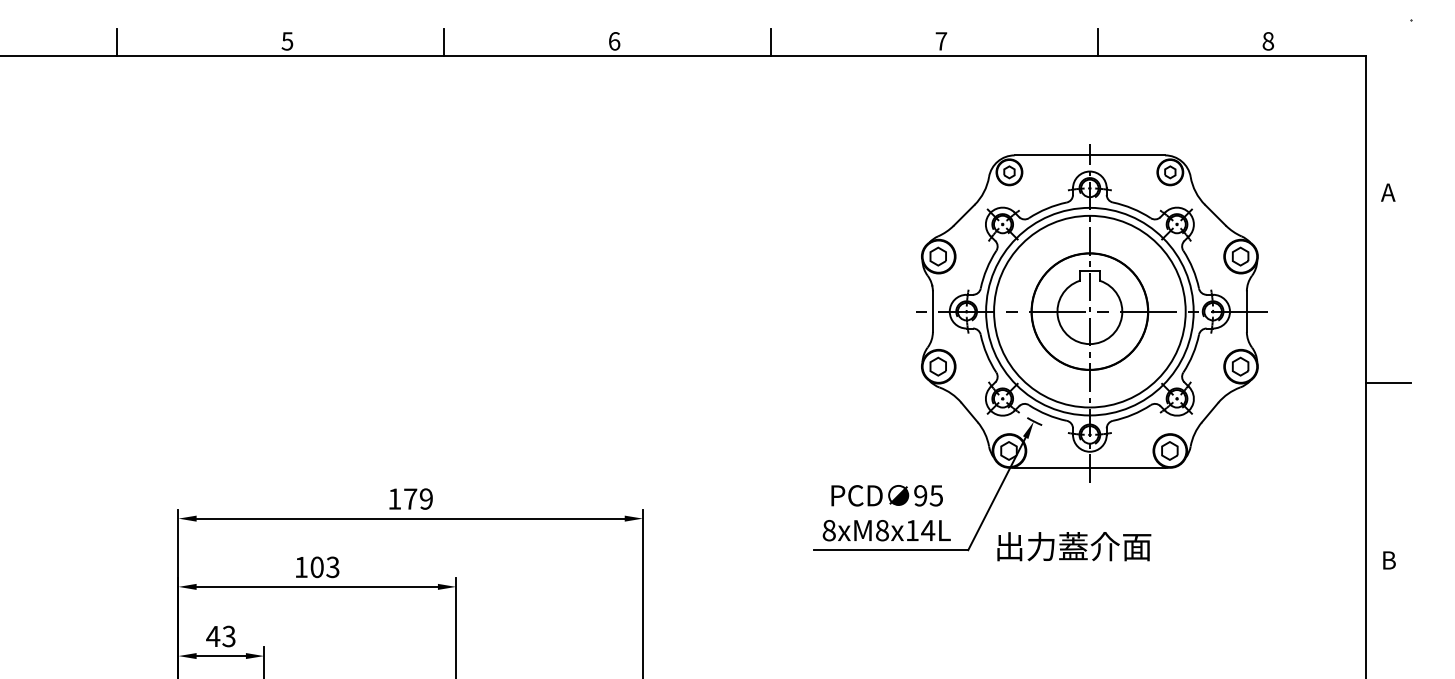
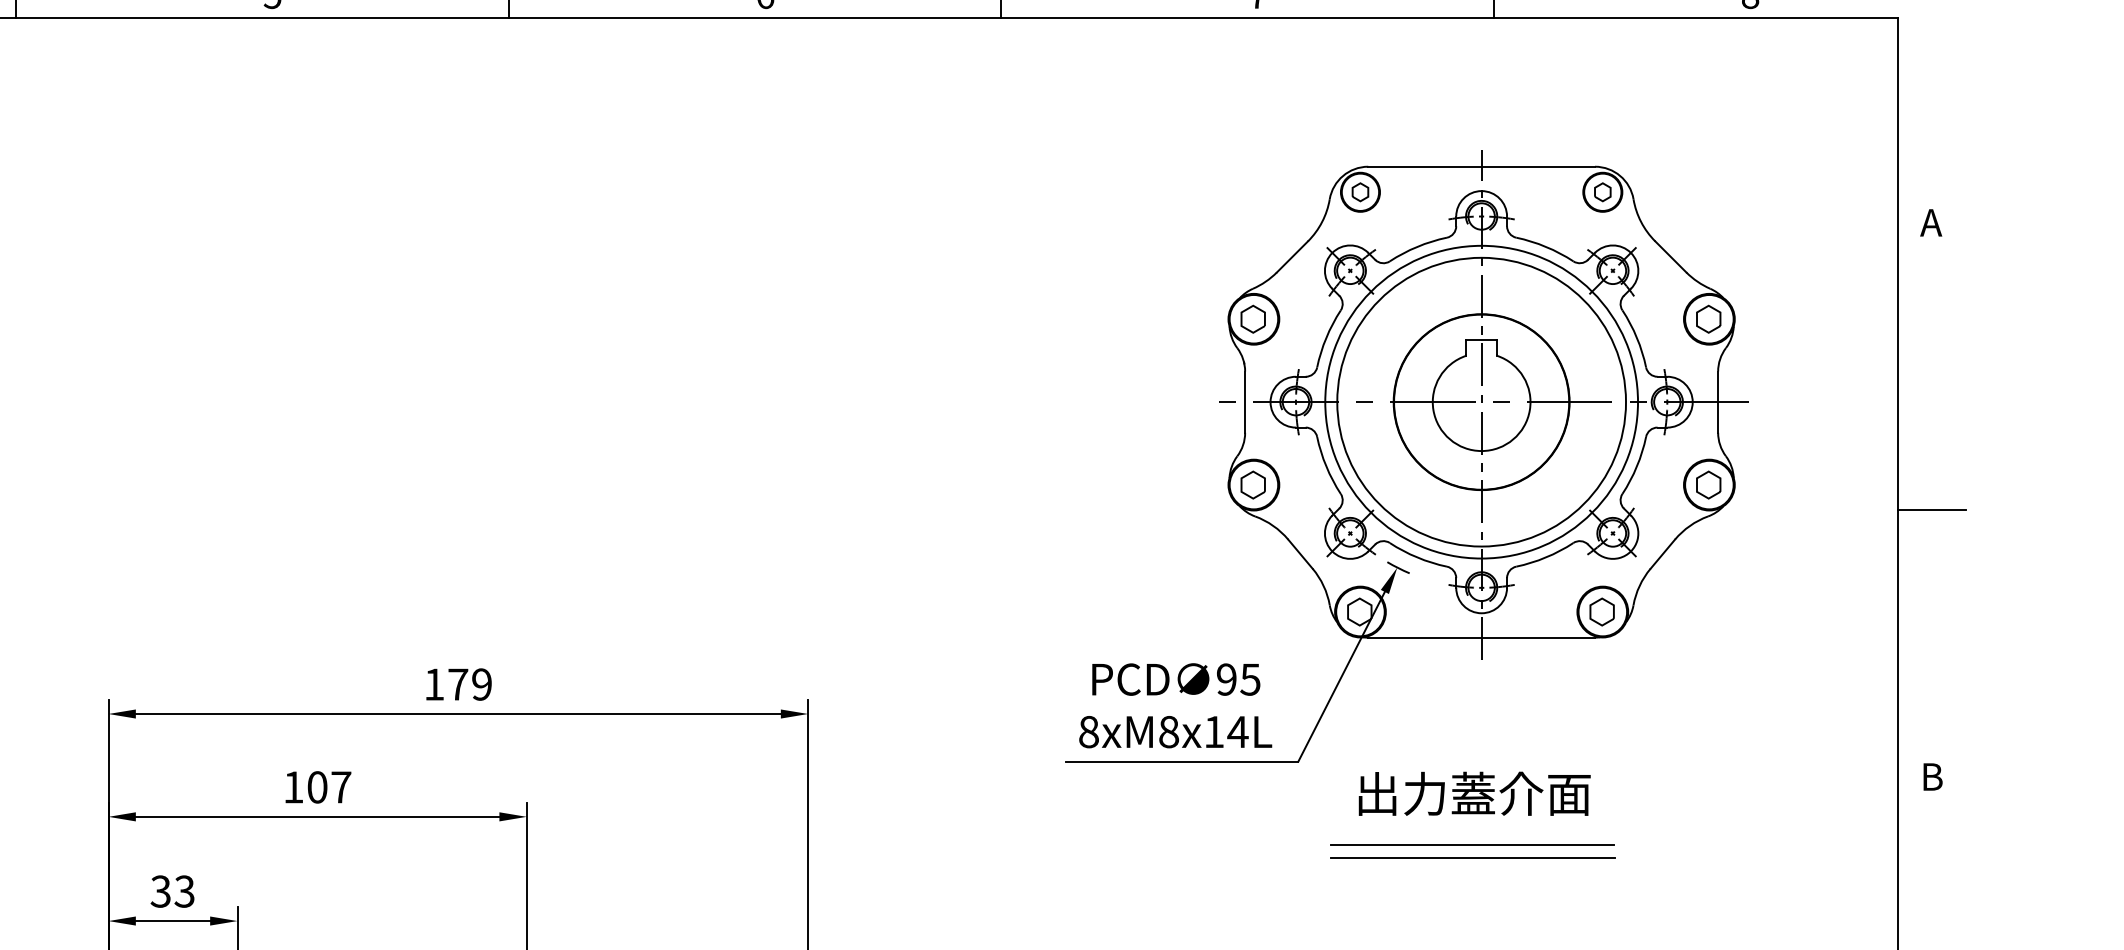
text: (1074, 546) -> (1475, 793), moved
text: (332, 567) -> (340, 787), 103 -> 107
line: (1083, 605) -> (1472, 844), added
line: (1084, 614) -> (1473, 858), added
text: (213, 636) -> (161, 891), 43 -> 33

